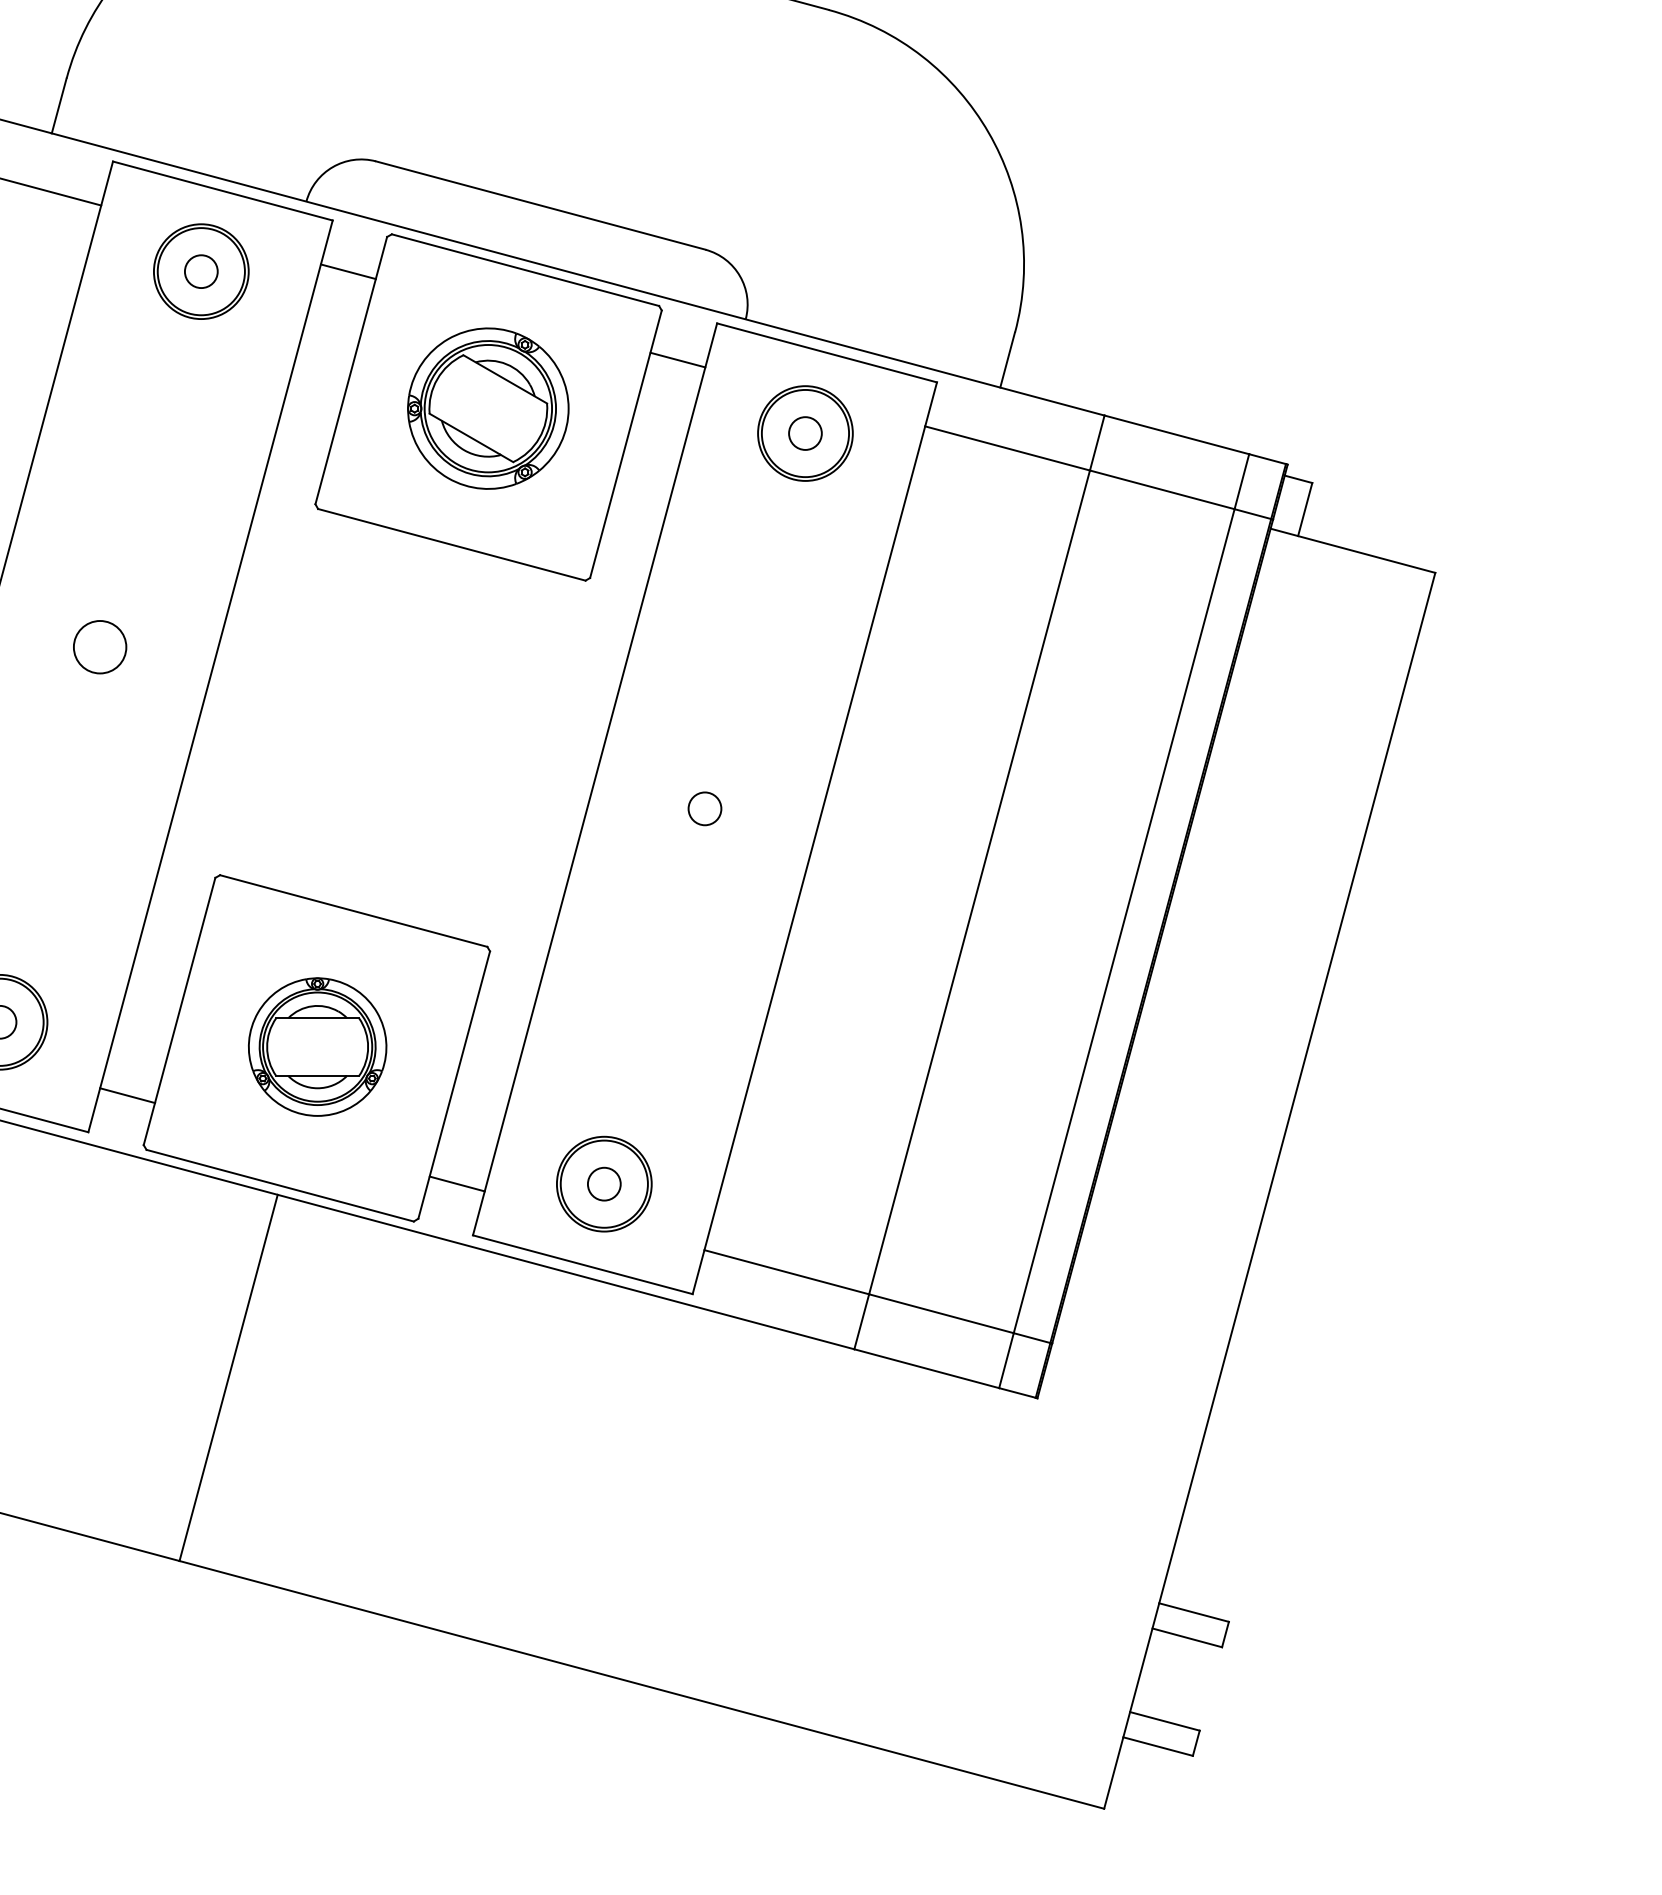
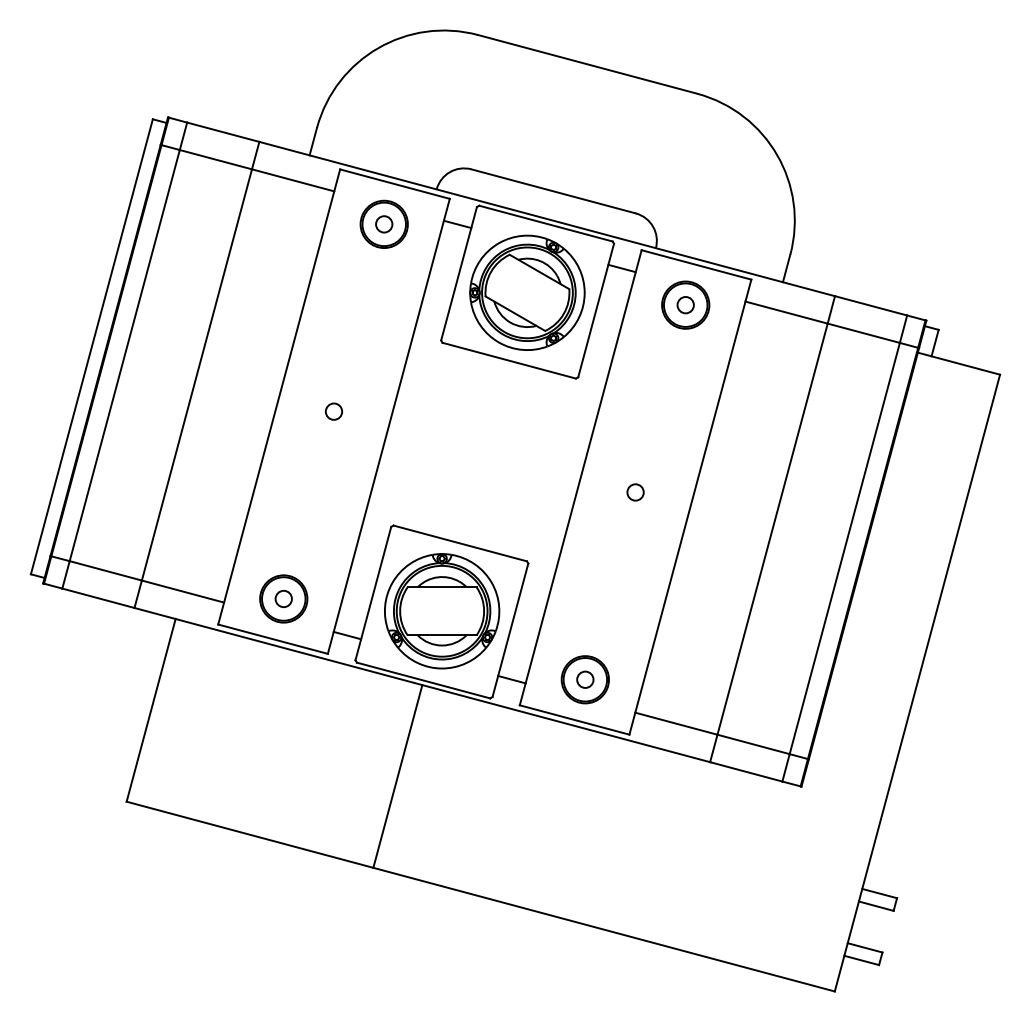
part: (488, 408) -> (527, 292), size x1.43
circle: (101, 646) -> (334, 411), size x0.62
part: (318, 1047) -> (442, 611), size x1.67

